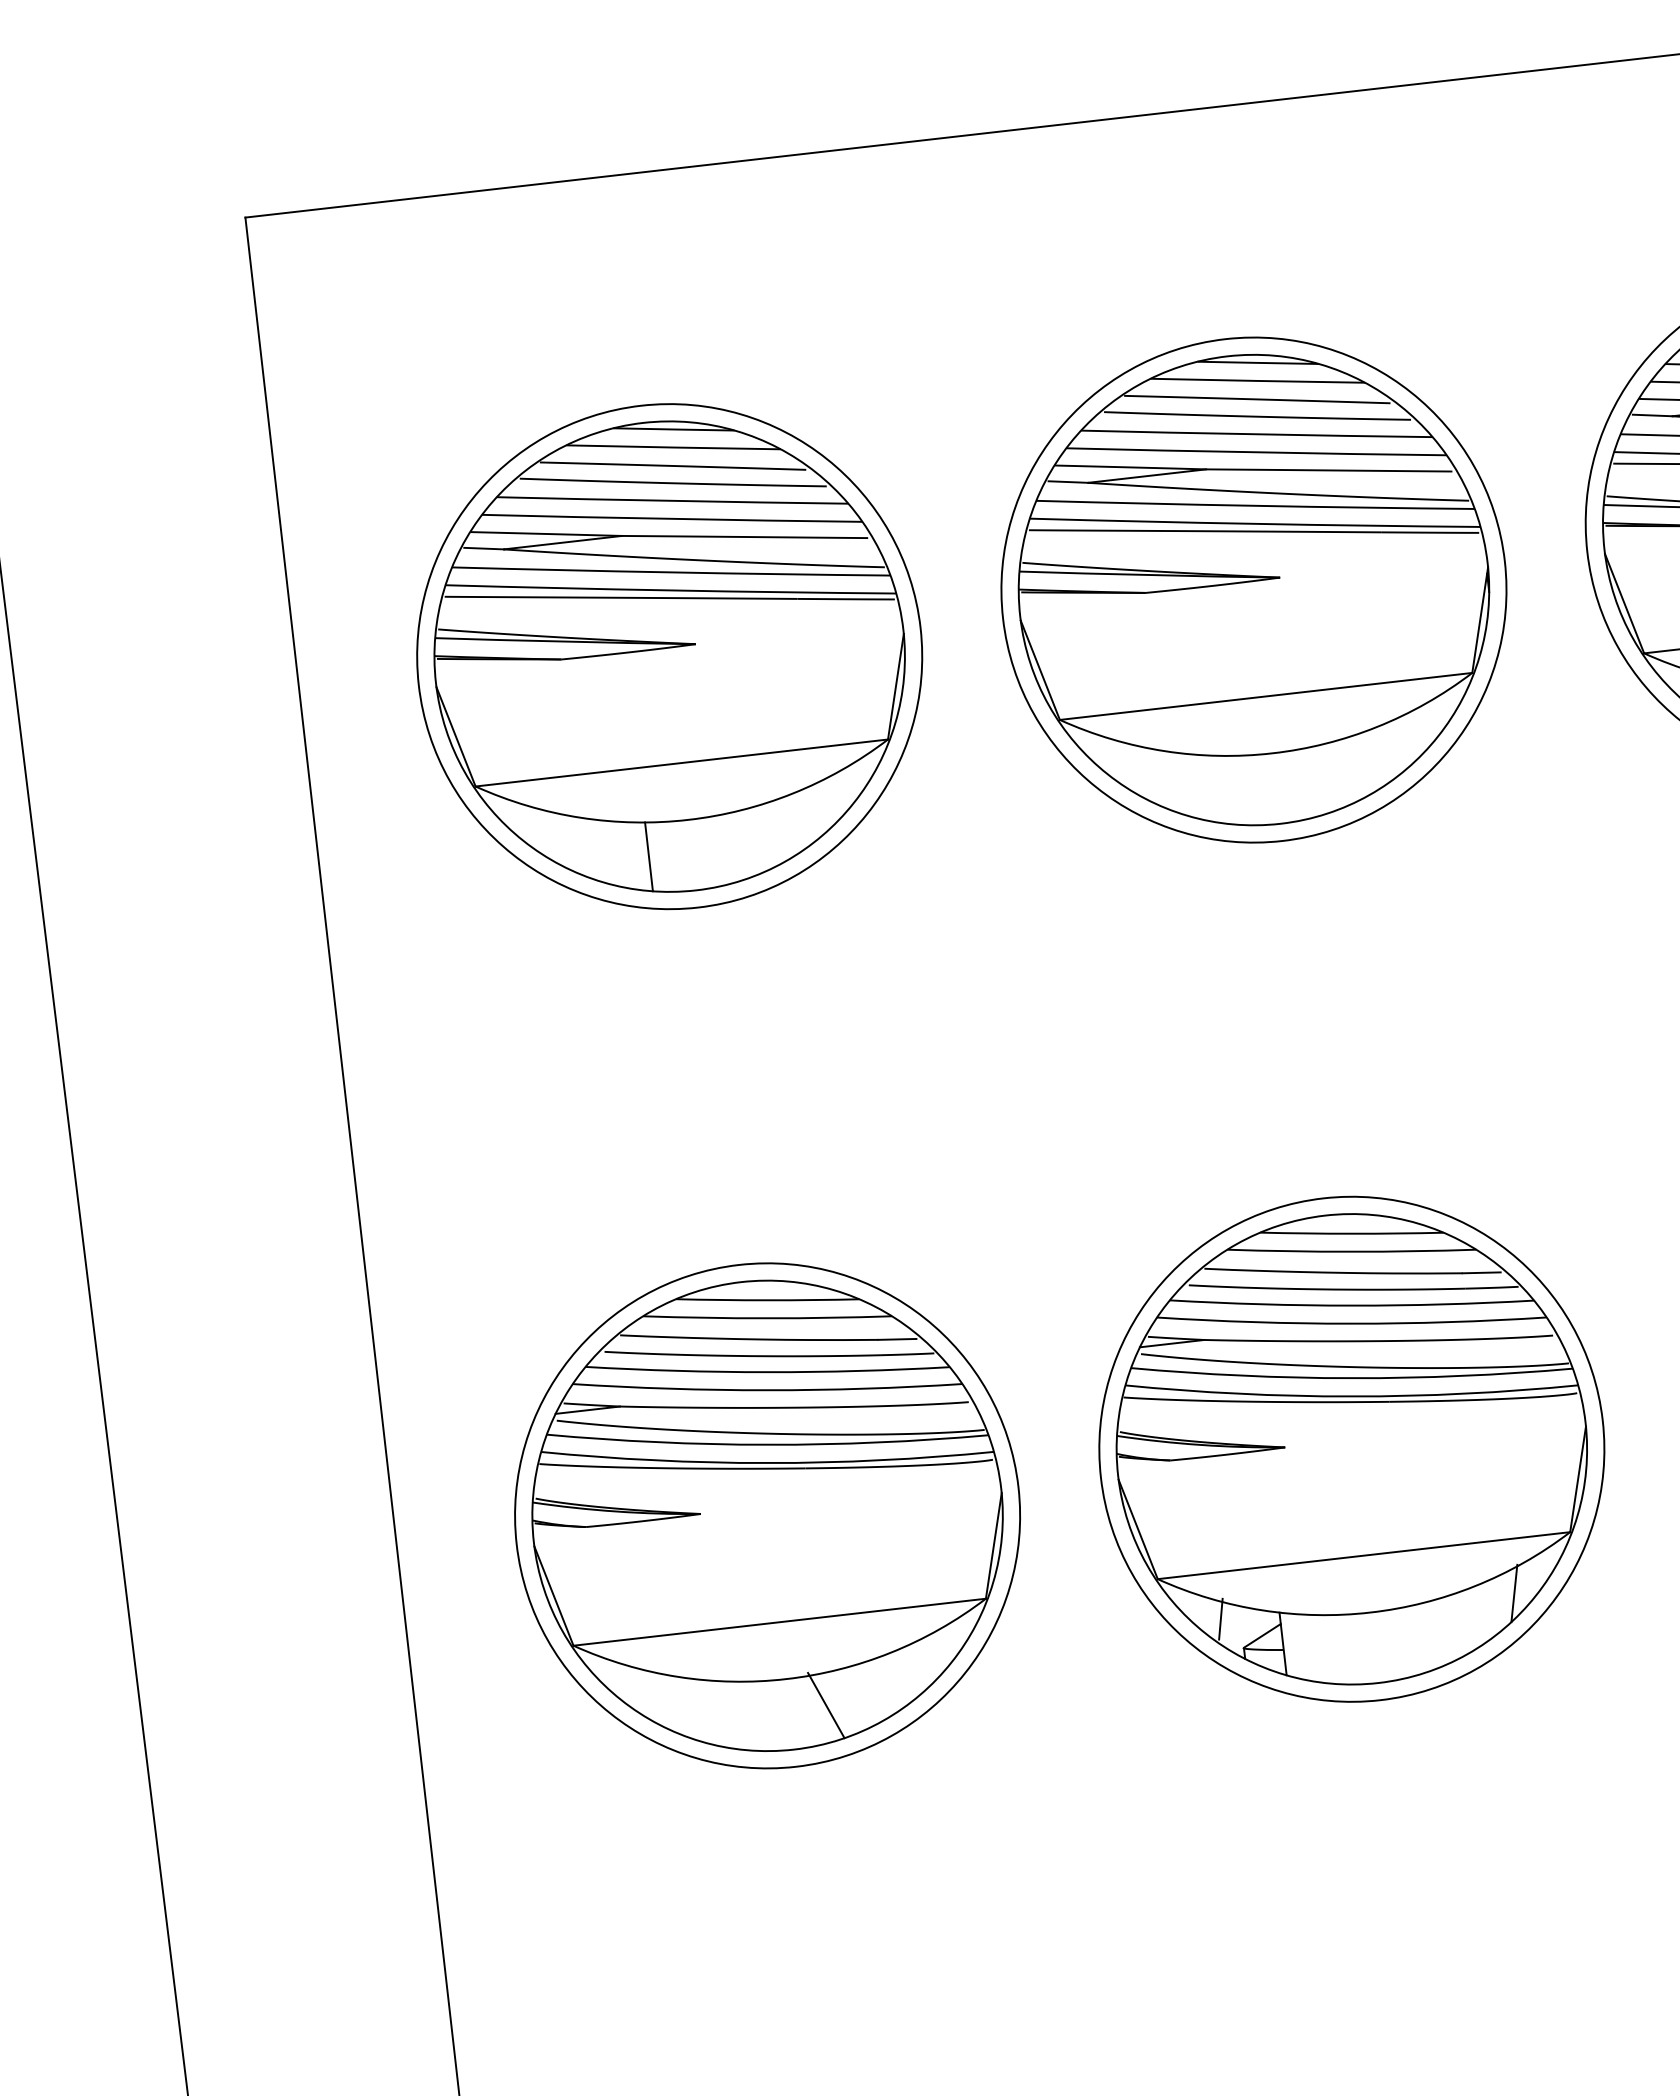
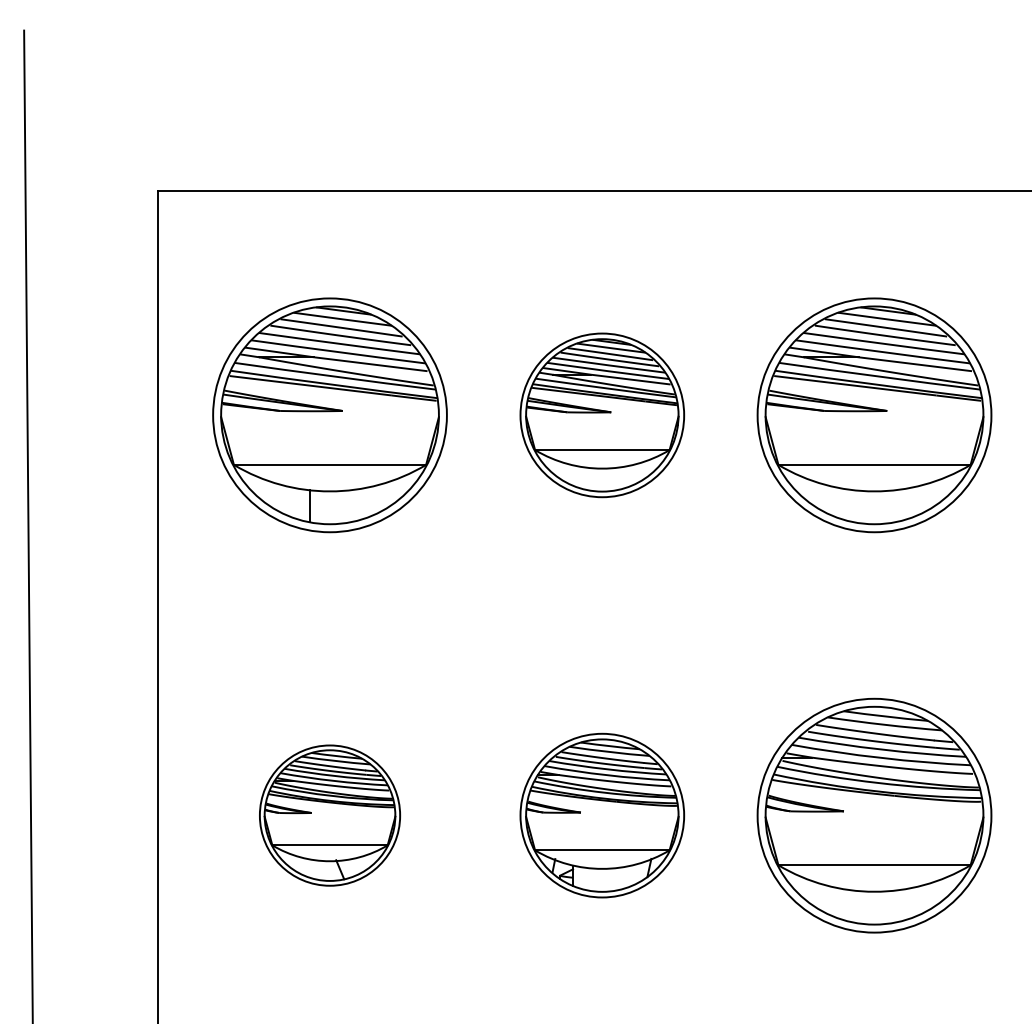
part: (1254, 590) -> (602, 415), size x0.7
part: (1352, 1448) -> (602, 815), size x0.7
part: (766, 1515) -> (329, 815), size x0.6

